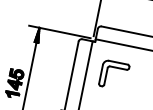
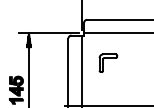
part: (114, 74) -> (108, 62), size x0.7

